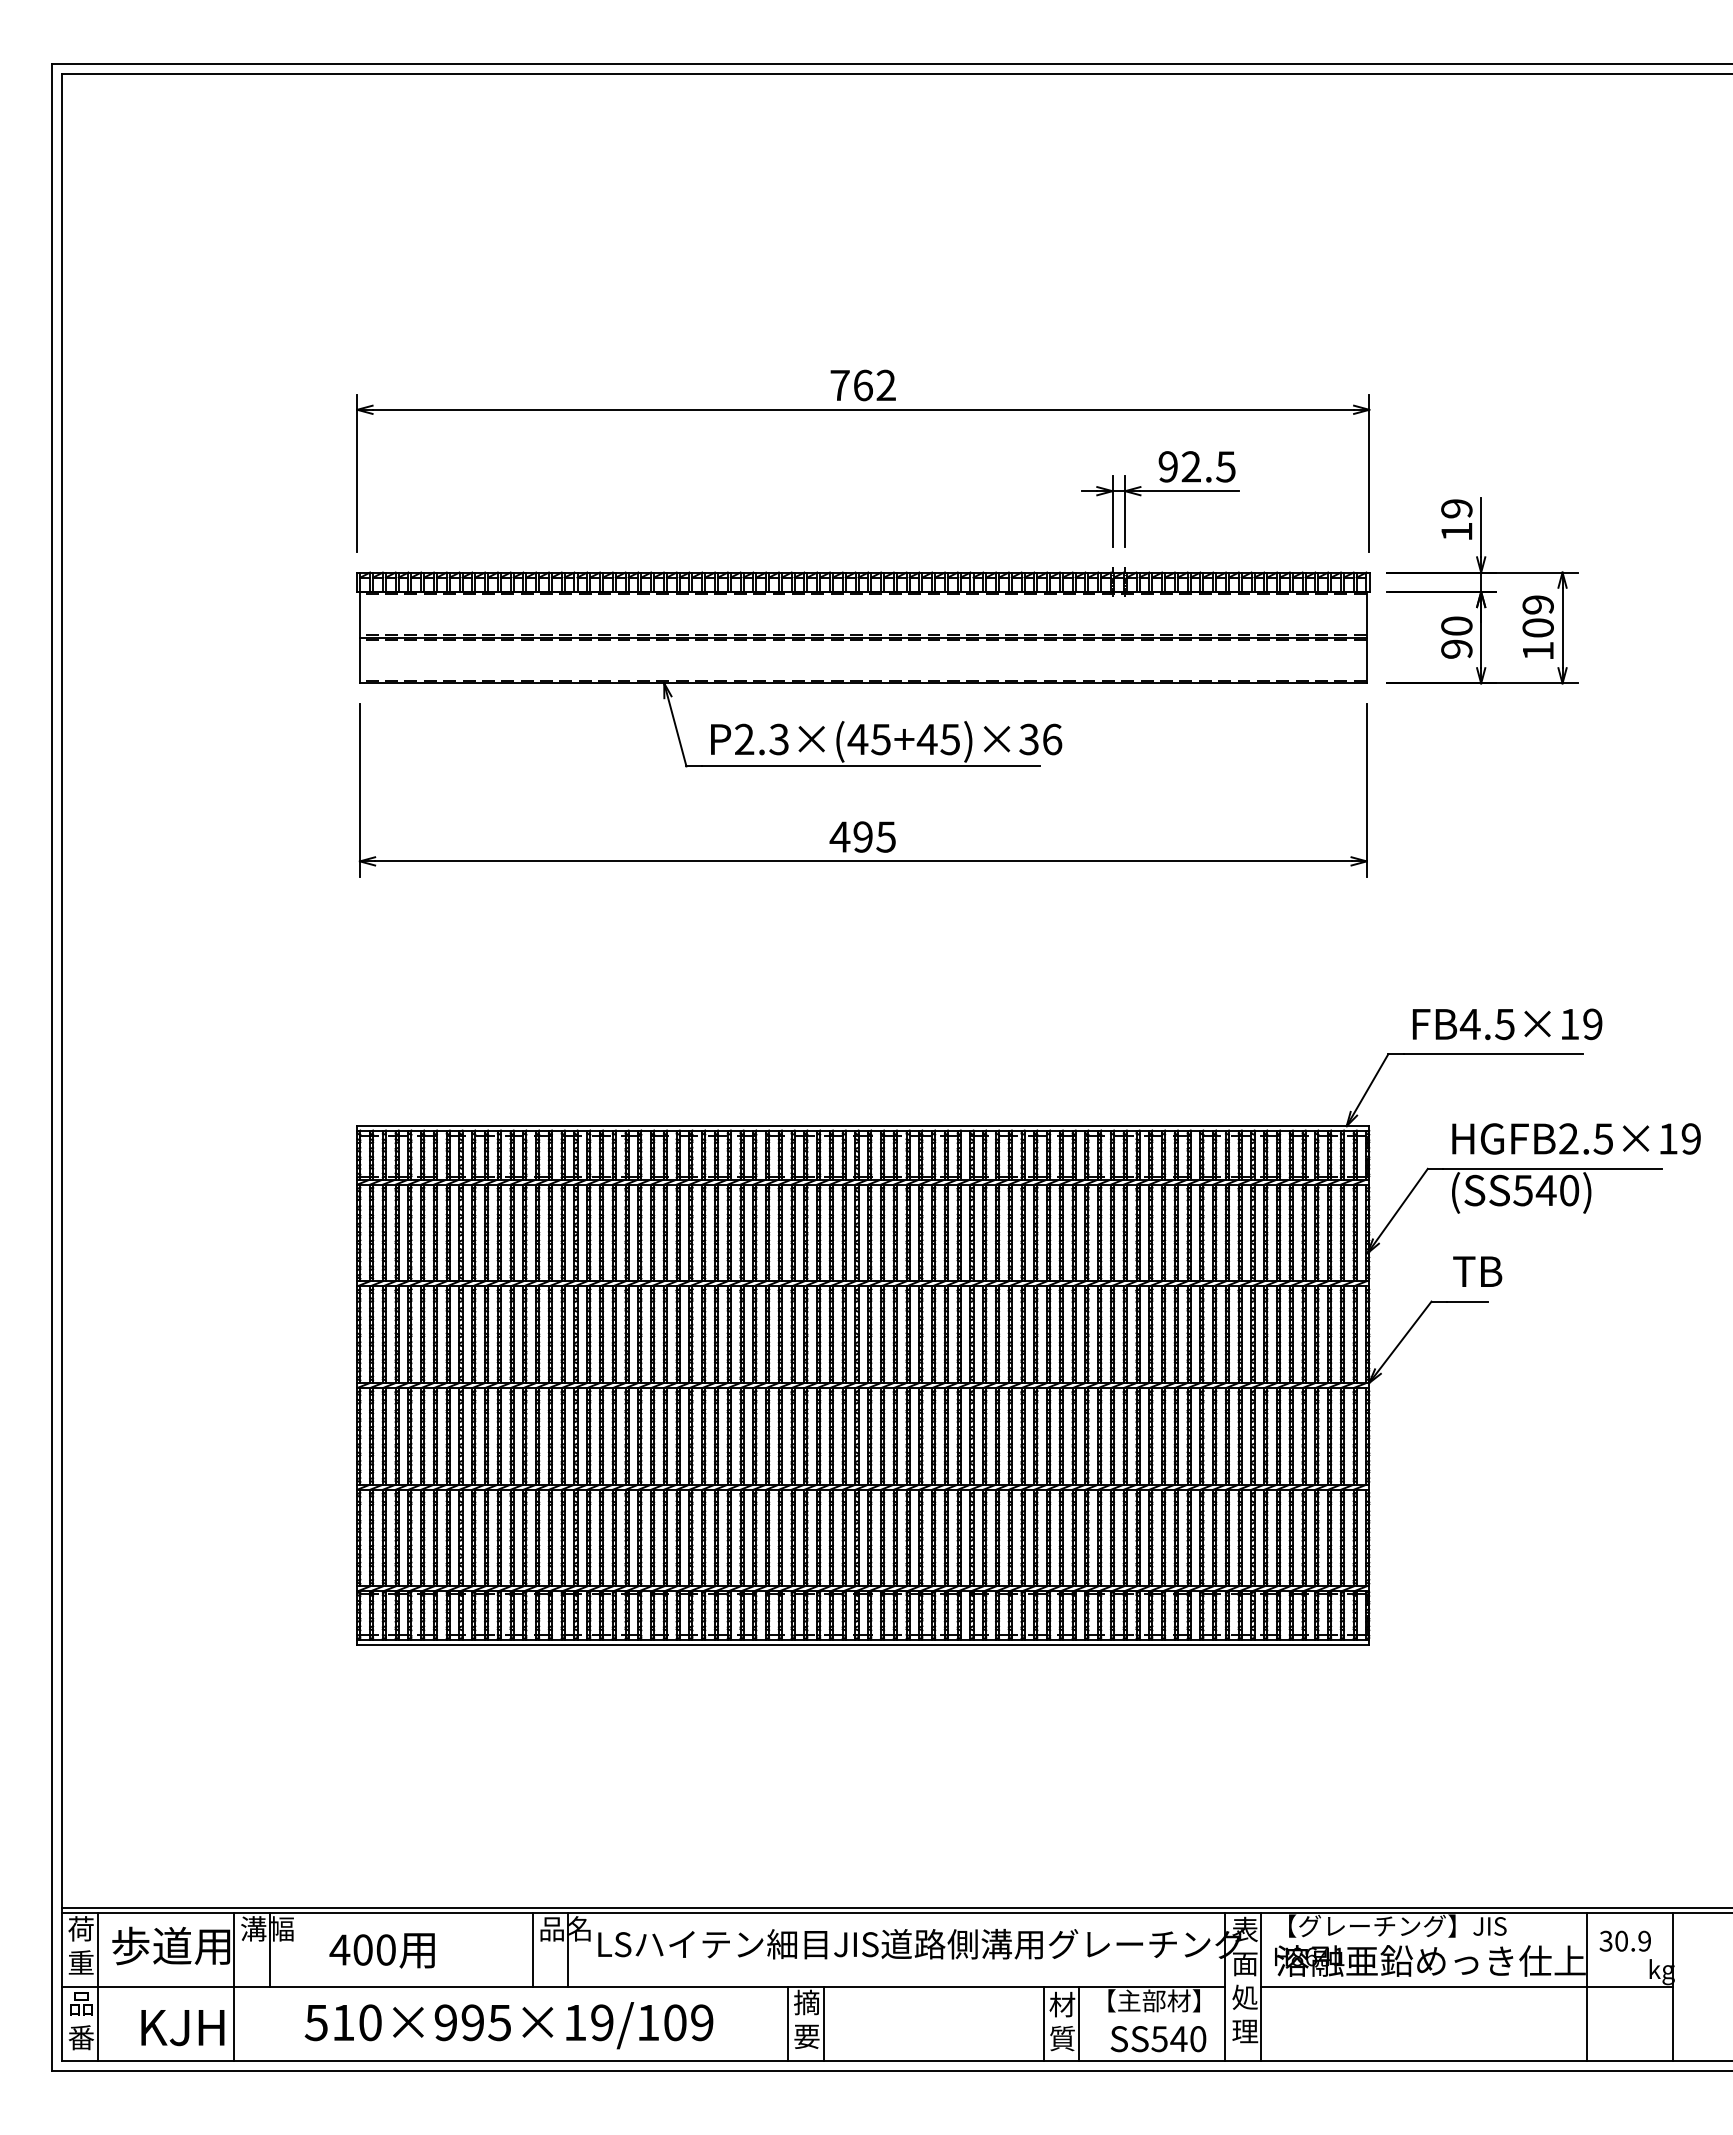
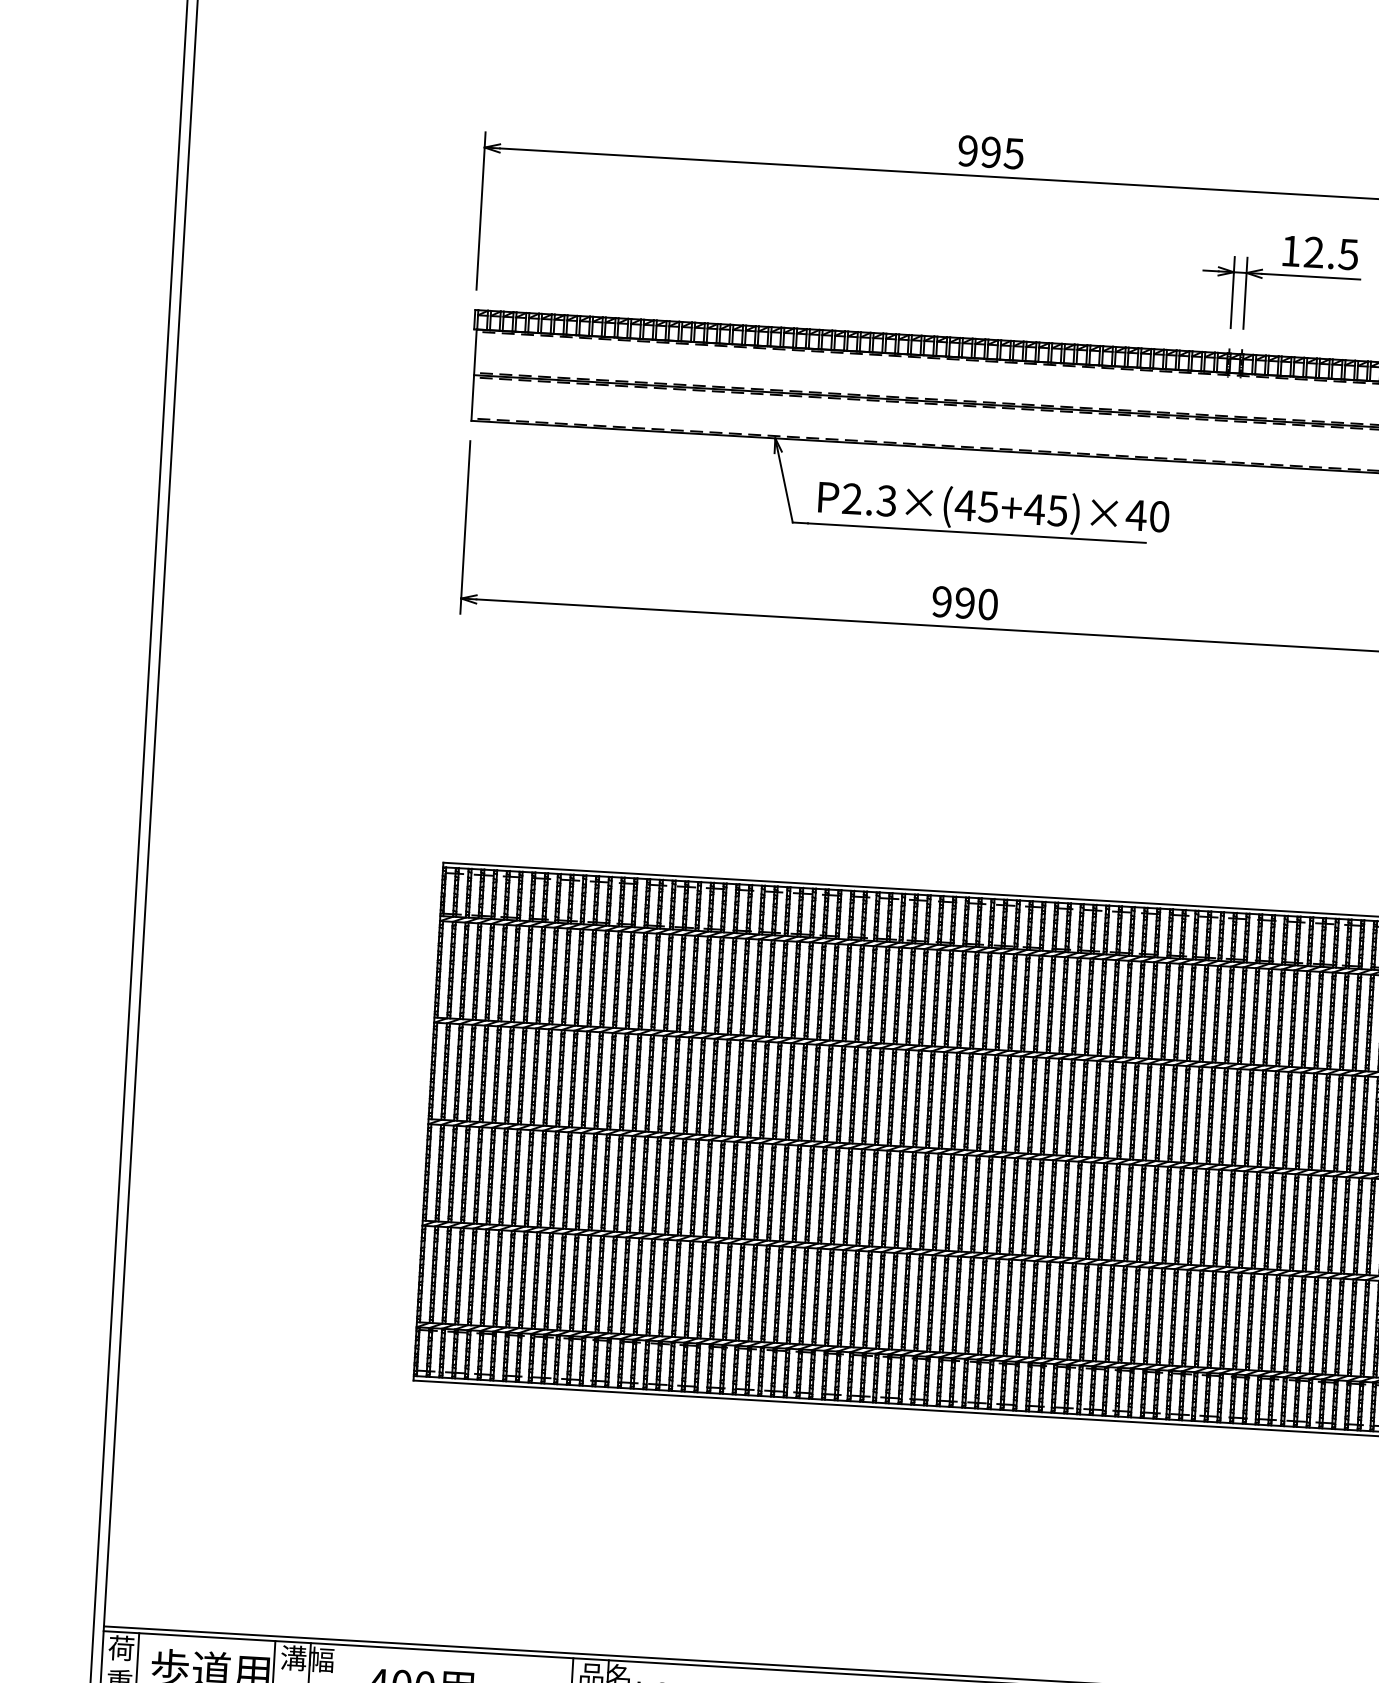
text: (862, 385) -> (990, 152), 762 -> 995
text: (1167, 466) -> (1290, 250), 92.5 -> 12.5
text: (1040, 739) -> (1147, 516), P2.3×(45+45)×36 -> P2.3×(45+45)×40
text: (862, 836) -> (964, 602), 495 -> 990

